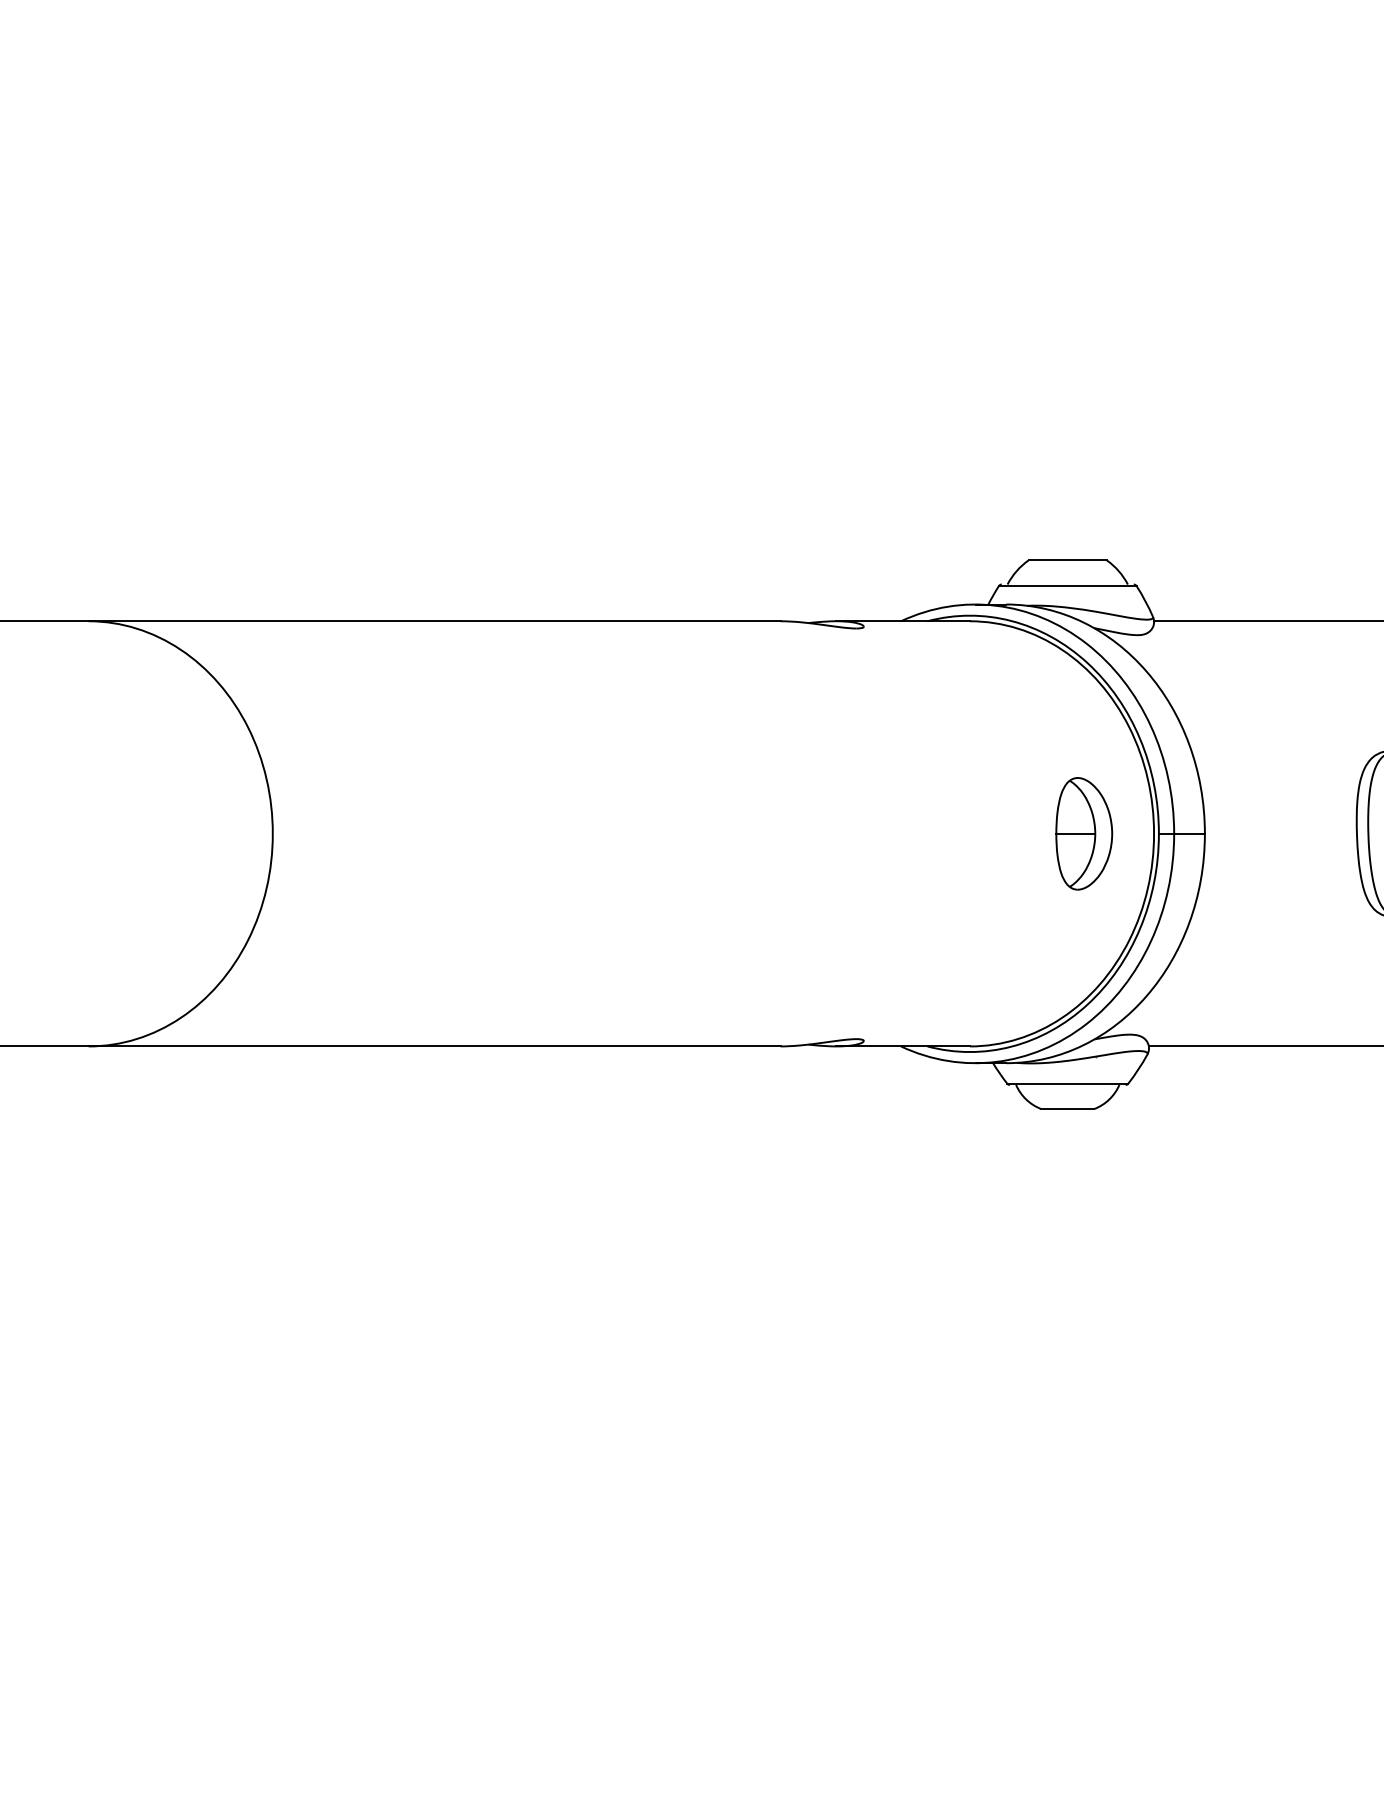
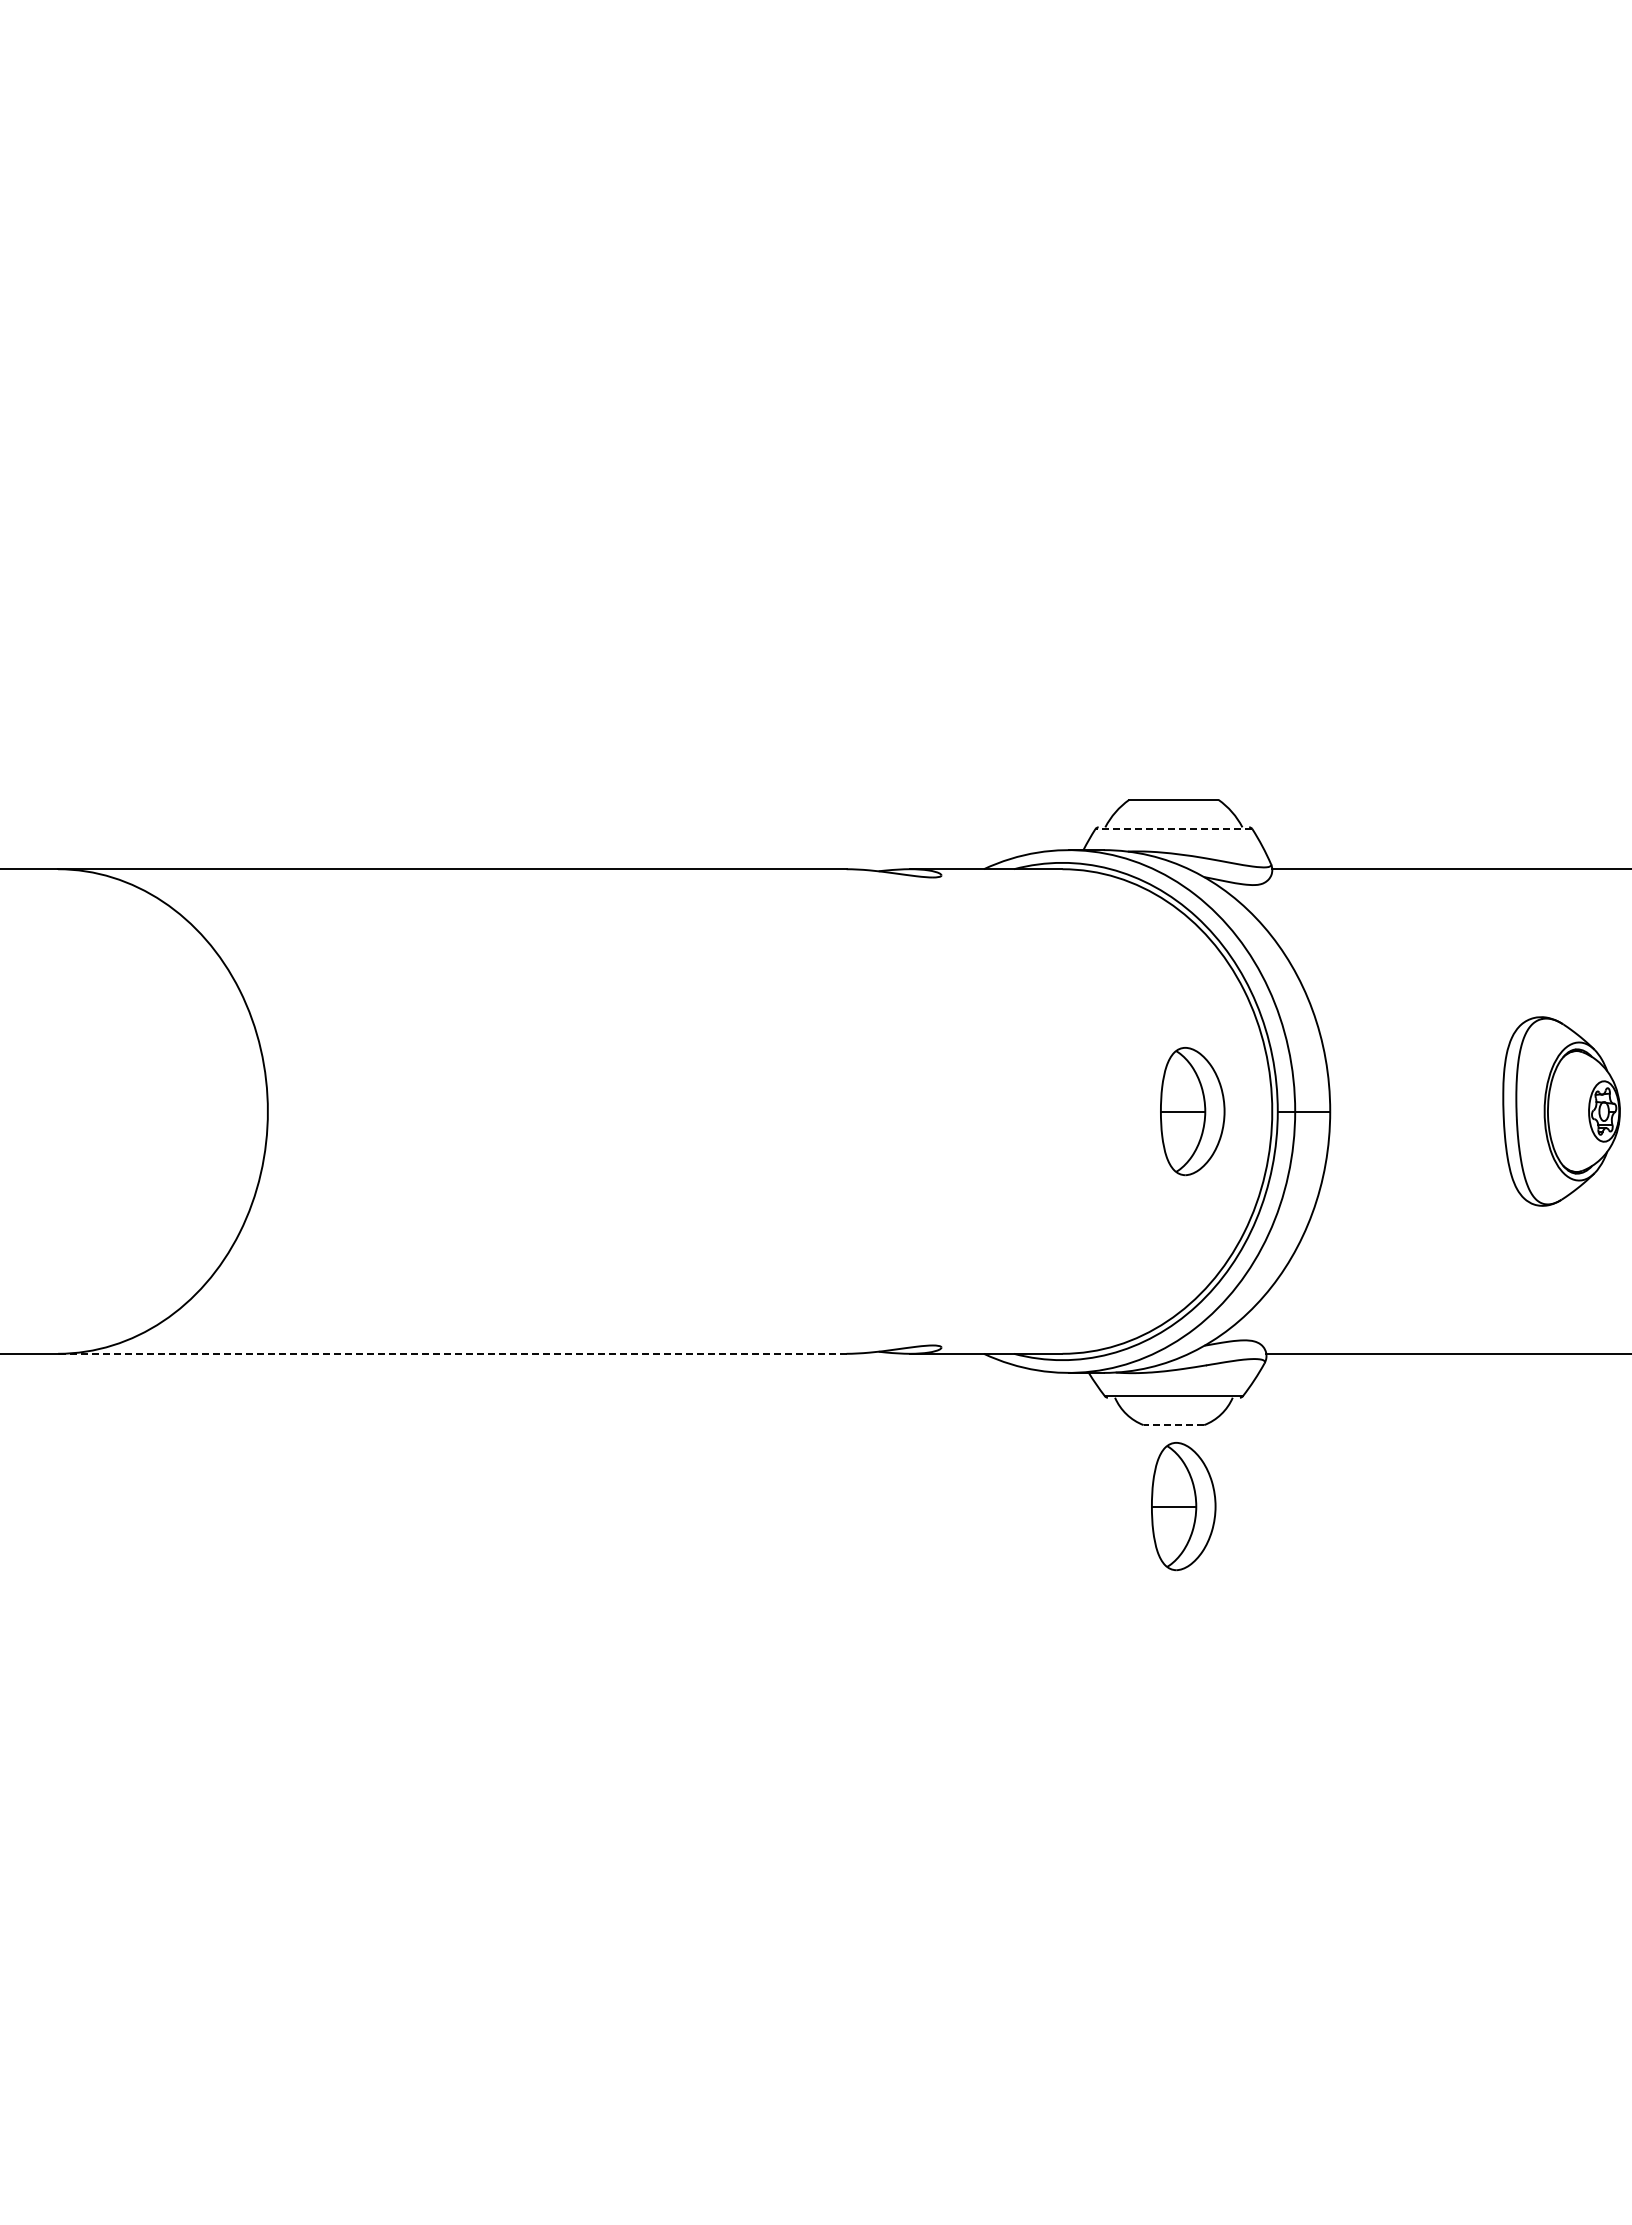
line: (1067, 586) -> (1173, 829), solid -> dashed
line: (433, 1046) -> (451, 1353), solid -> dashed
line: (1067, 1109) -> (1173, 1425), solid -> dashed
part: (1076, 1180) -> (1183, 1506), added

